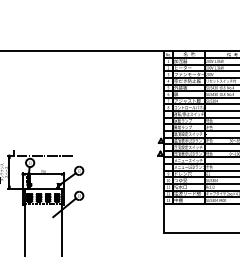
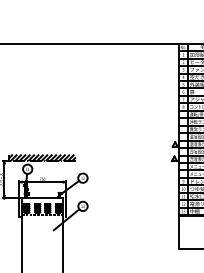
hatch: (42, 152) -> (41, 157), added

